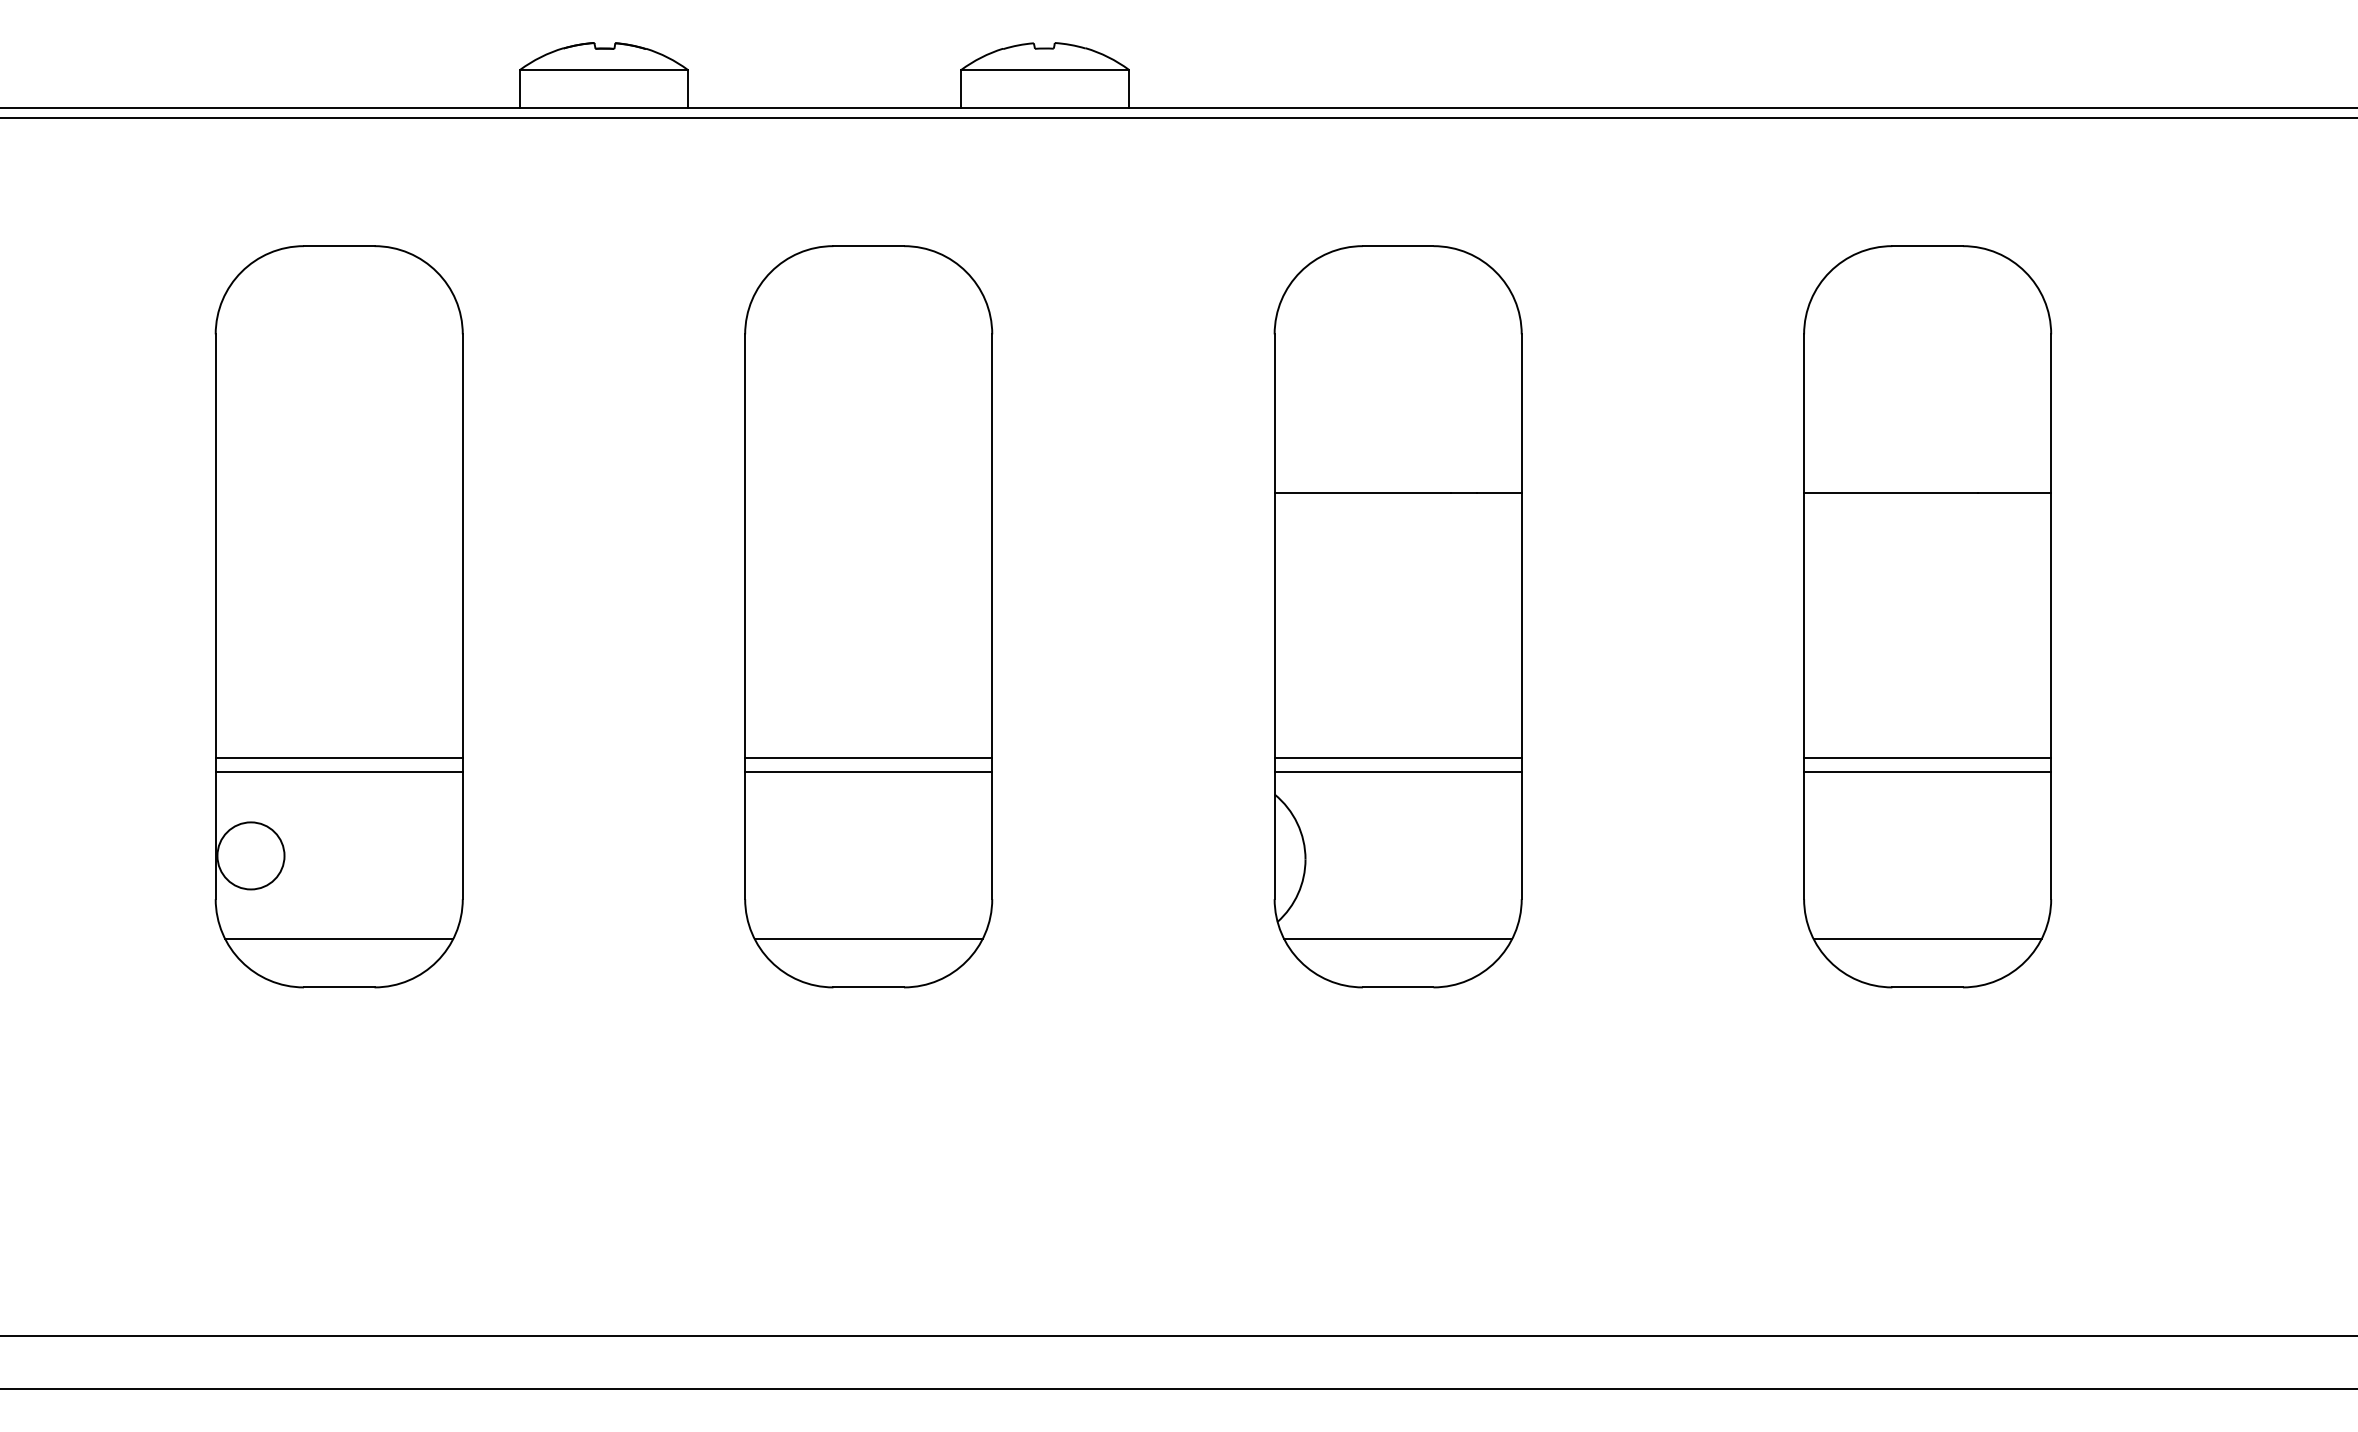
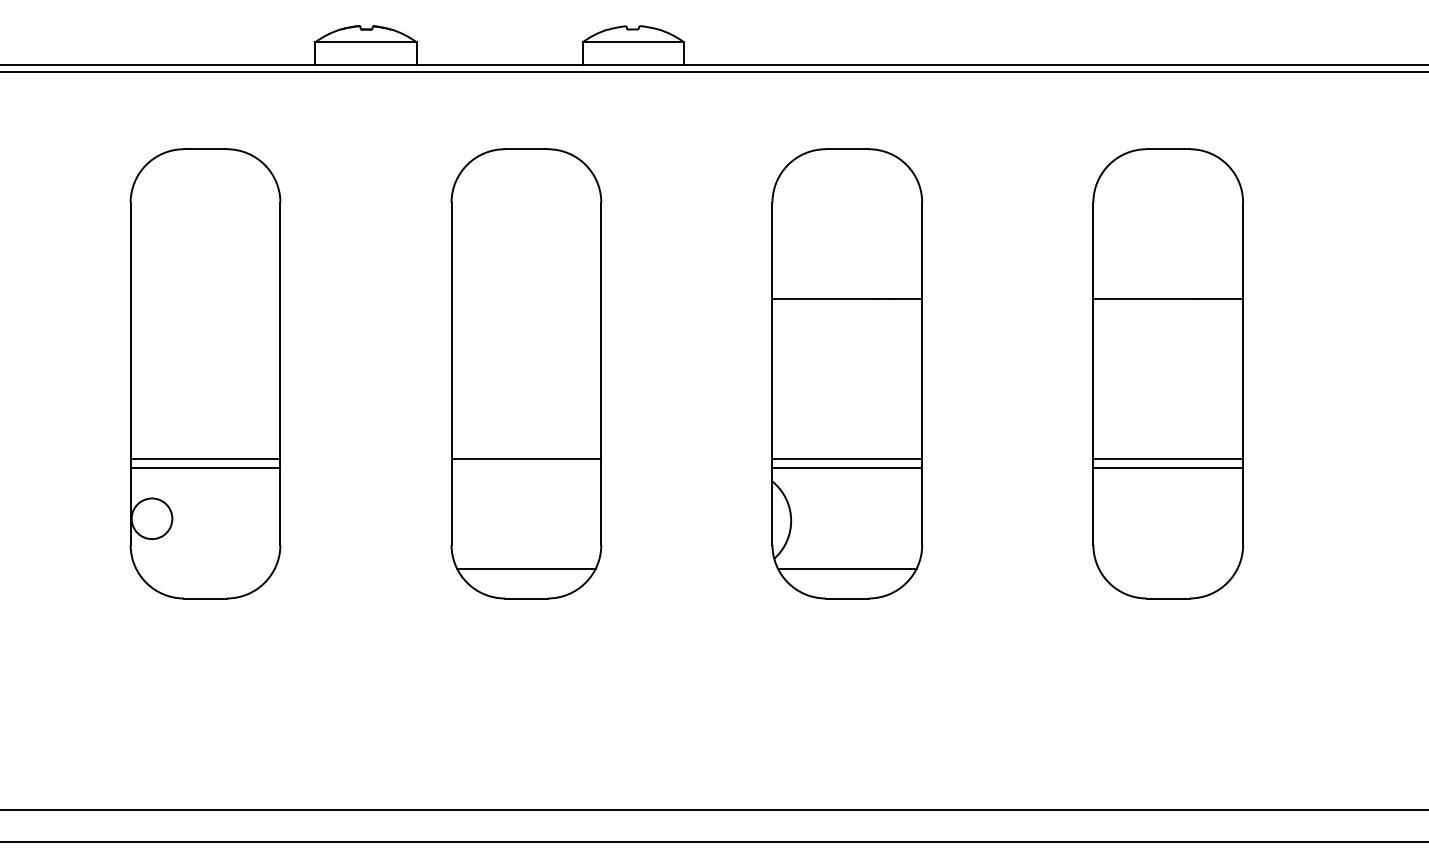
line: (868, 772) -> (526, 468), removed
line: (339, 939) -> (205, 569), removed
line: (1928, 939) -> (1168, 569), removed

